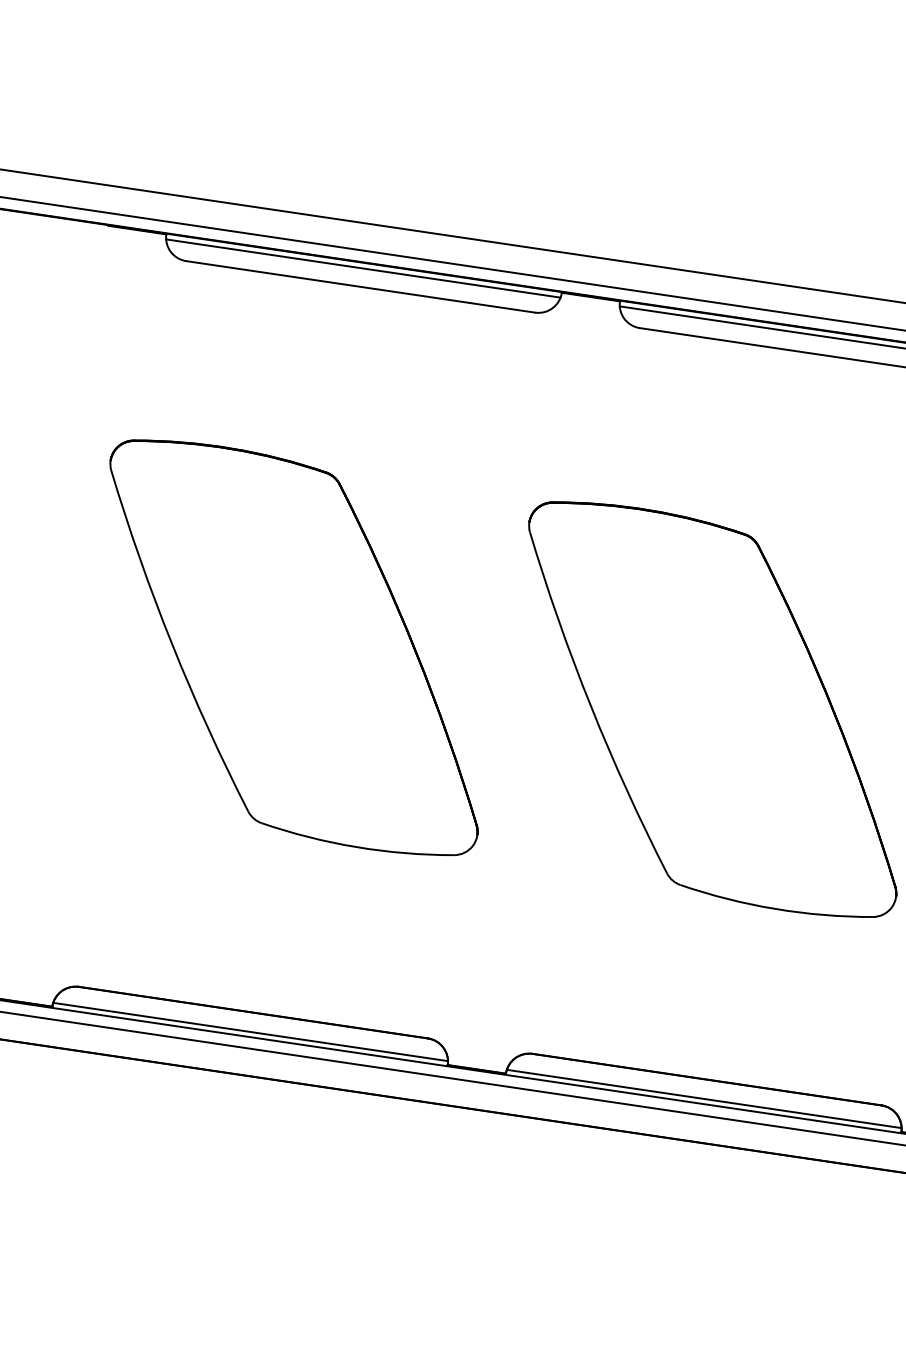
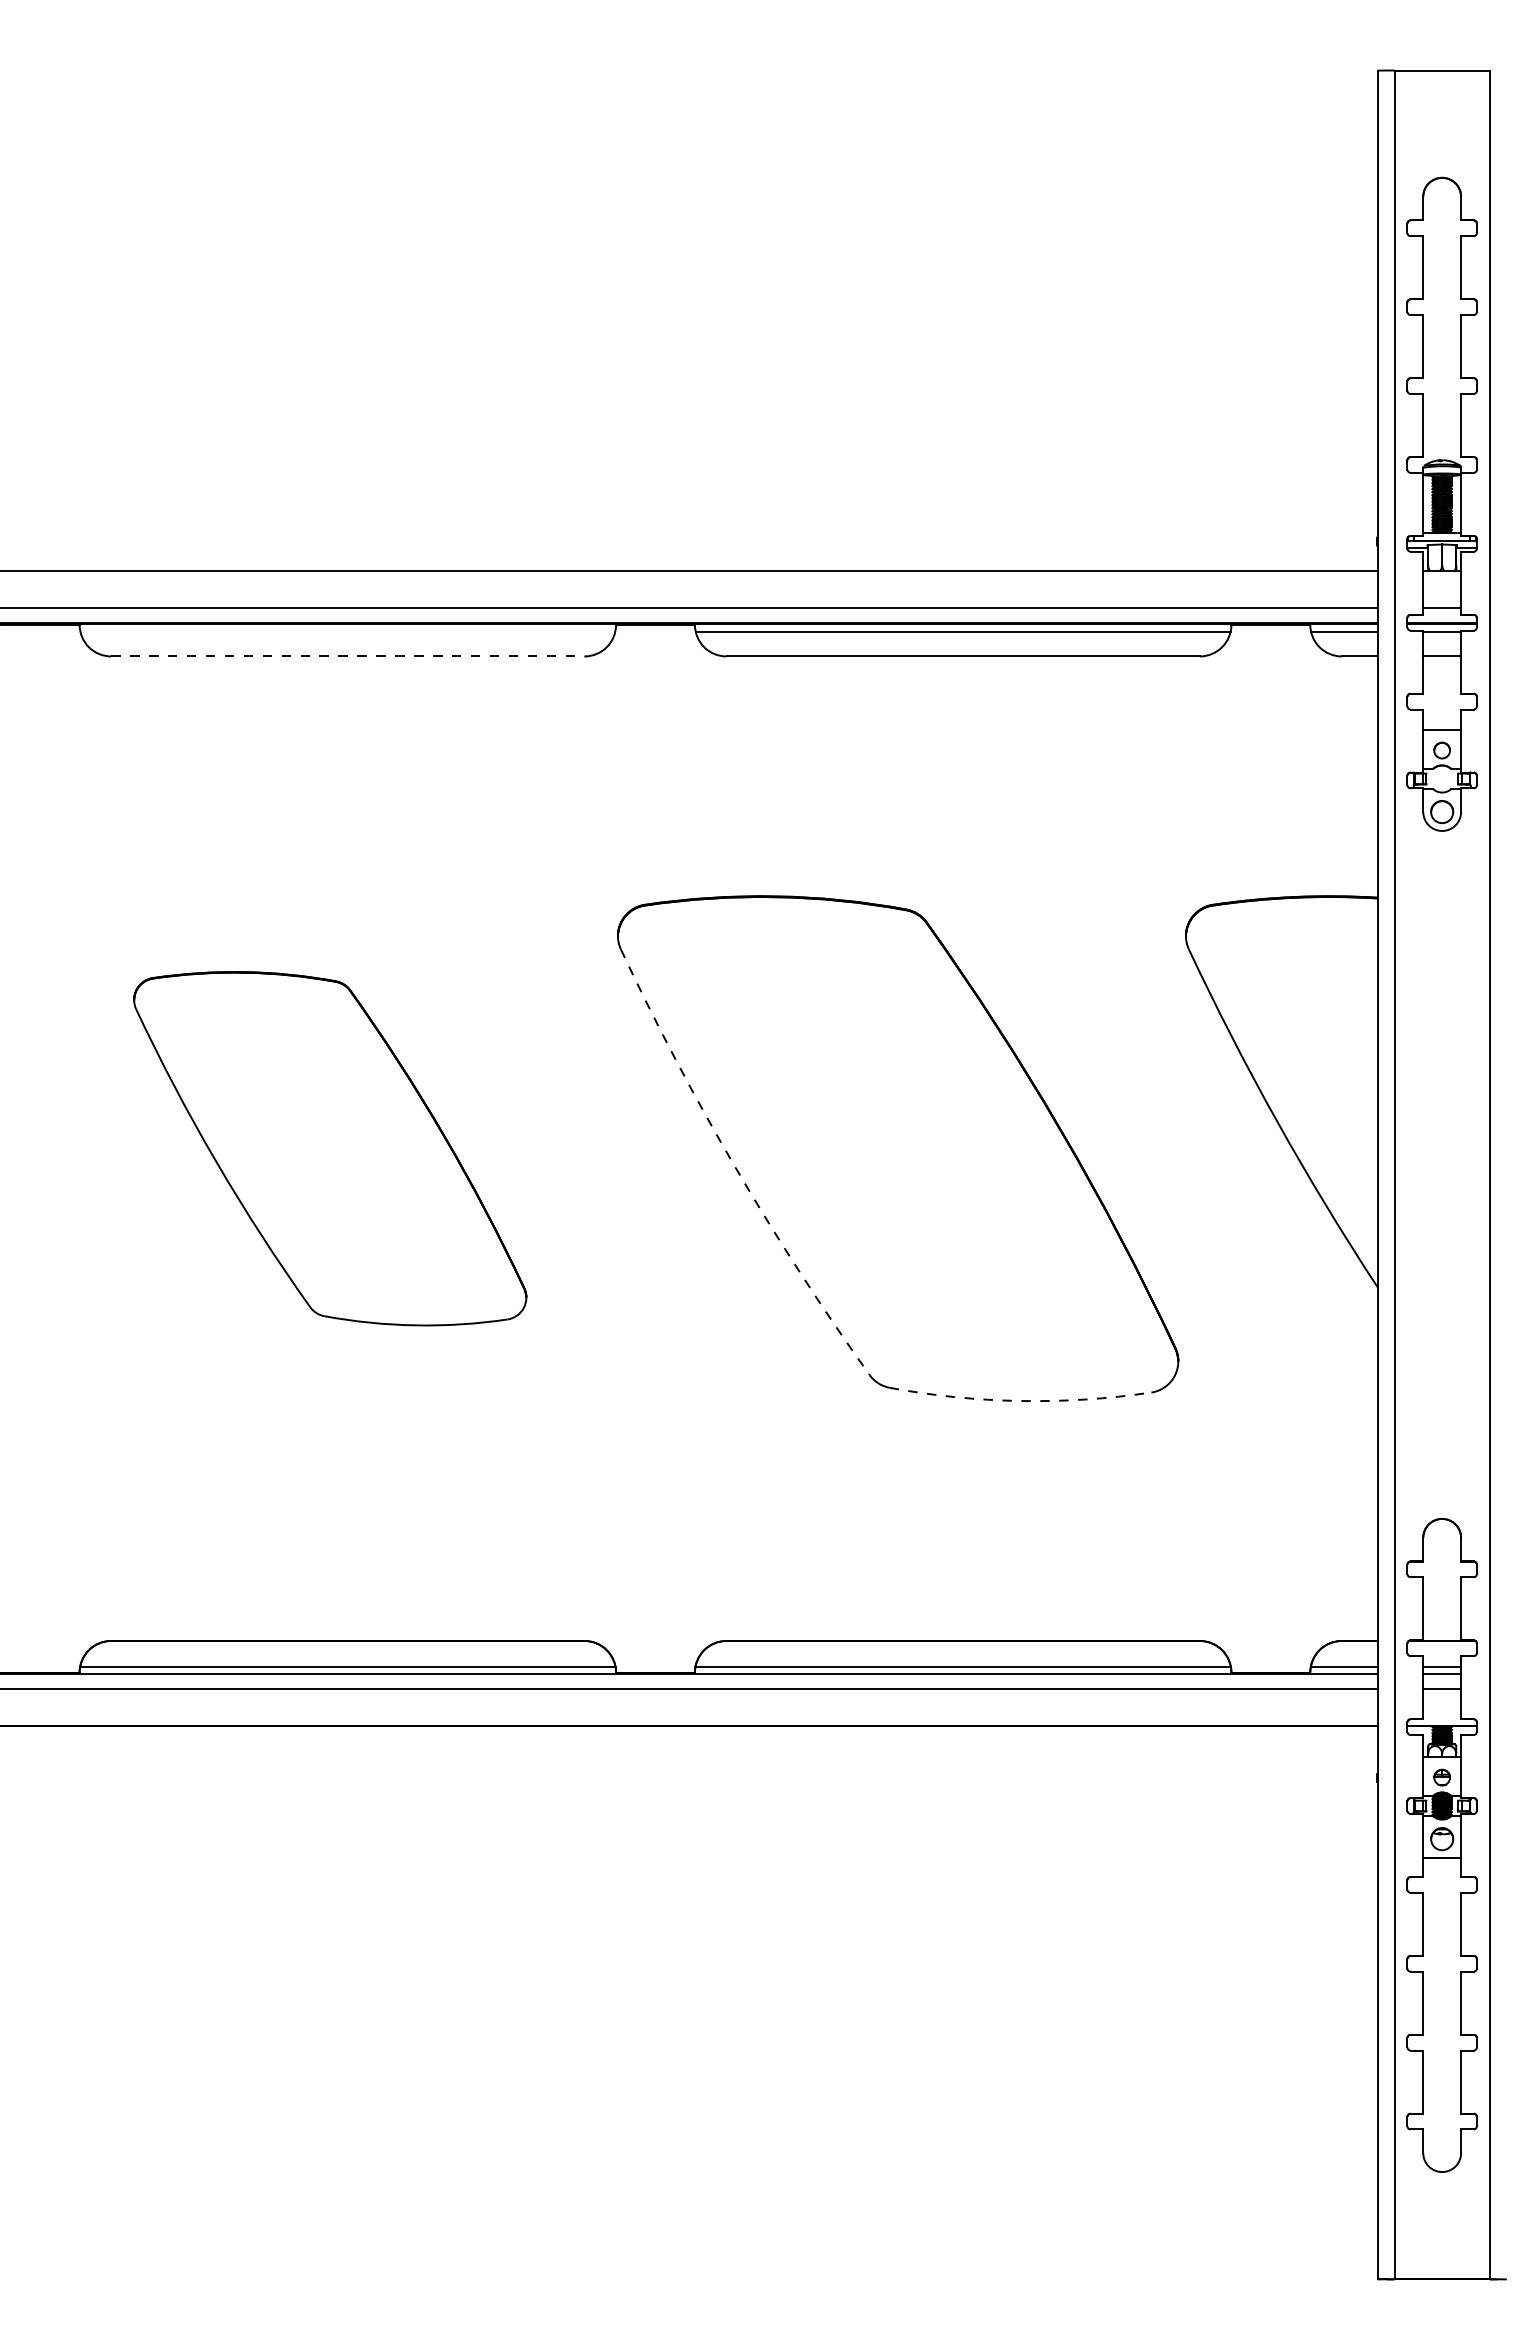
line: (363, 268) -> (347, 631), removed
line: (360, 286) -> (347, 656), solid -> dashed
part: (294, 647) -> (330, 1148), size x0.7
arc: (590, 705) -> (735, 1167), solid -> dashed
arc: (775, 909) -> (1020, 1401), solid -> dashed

